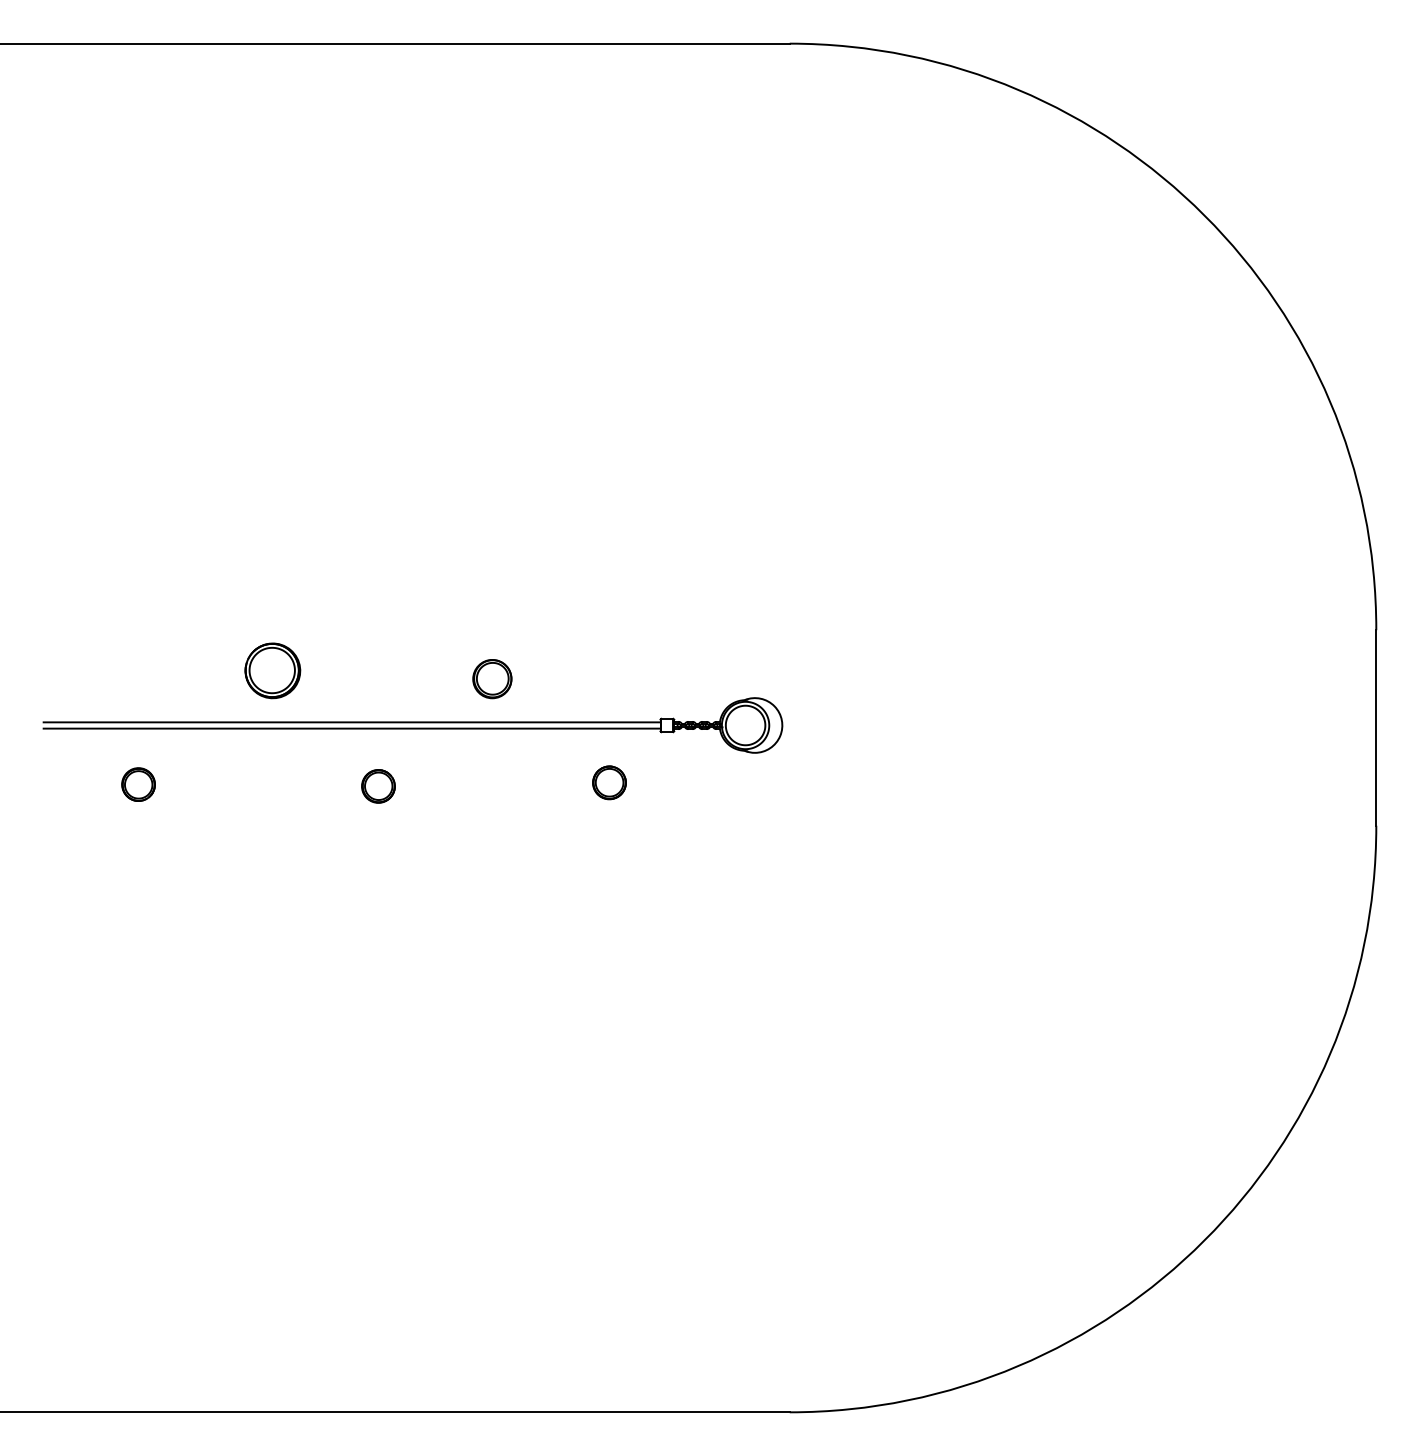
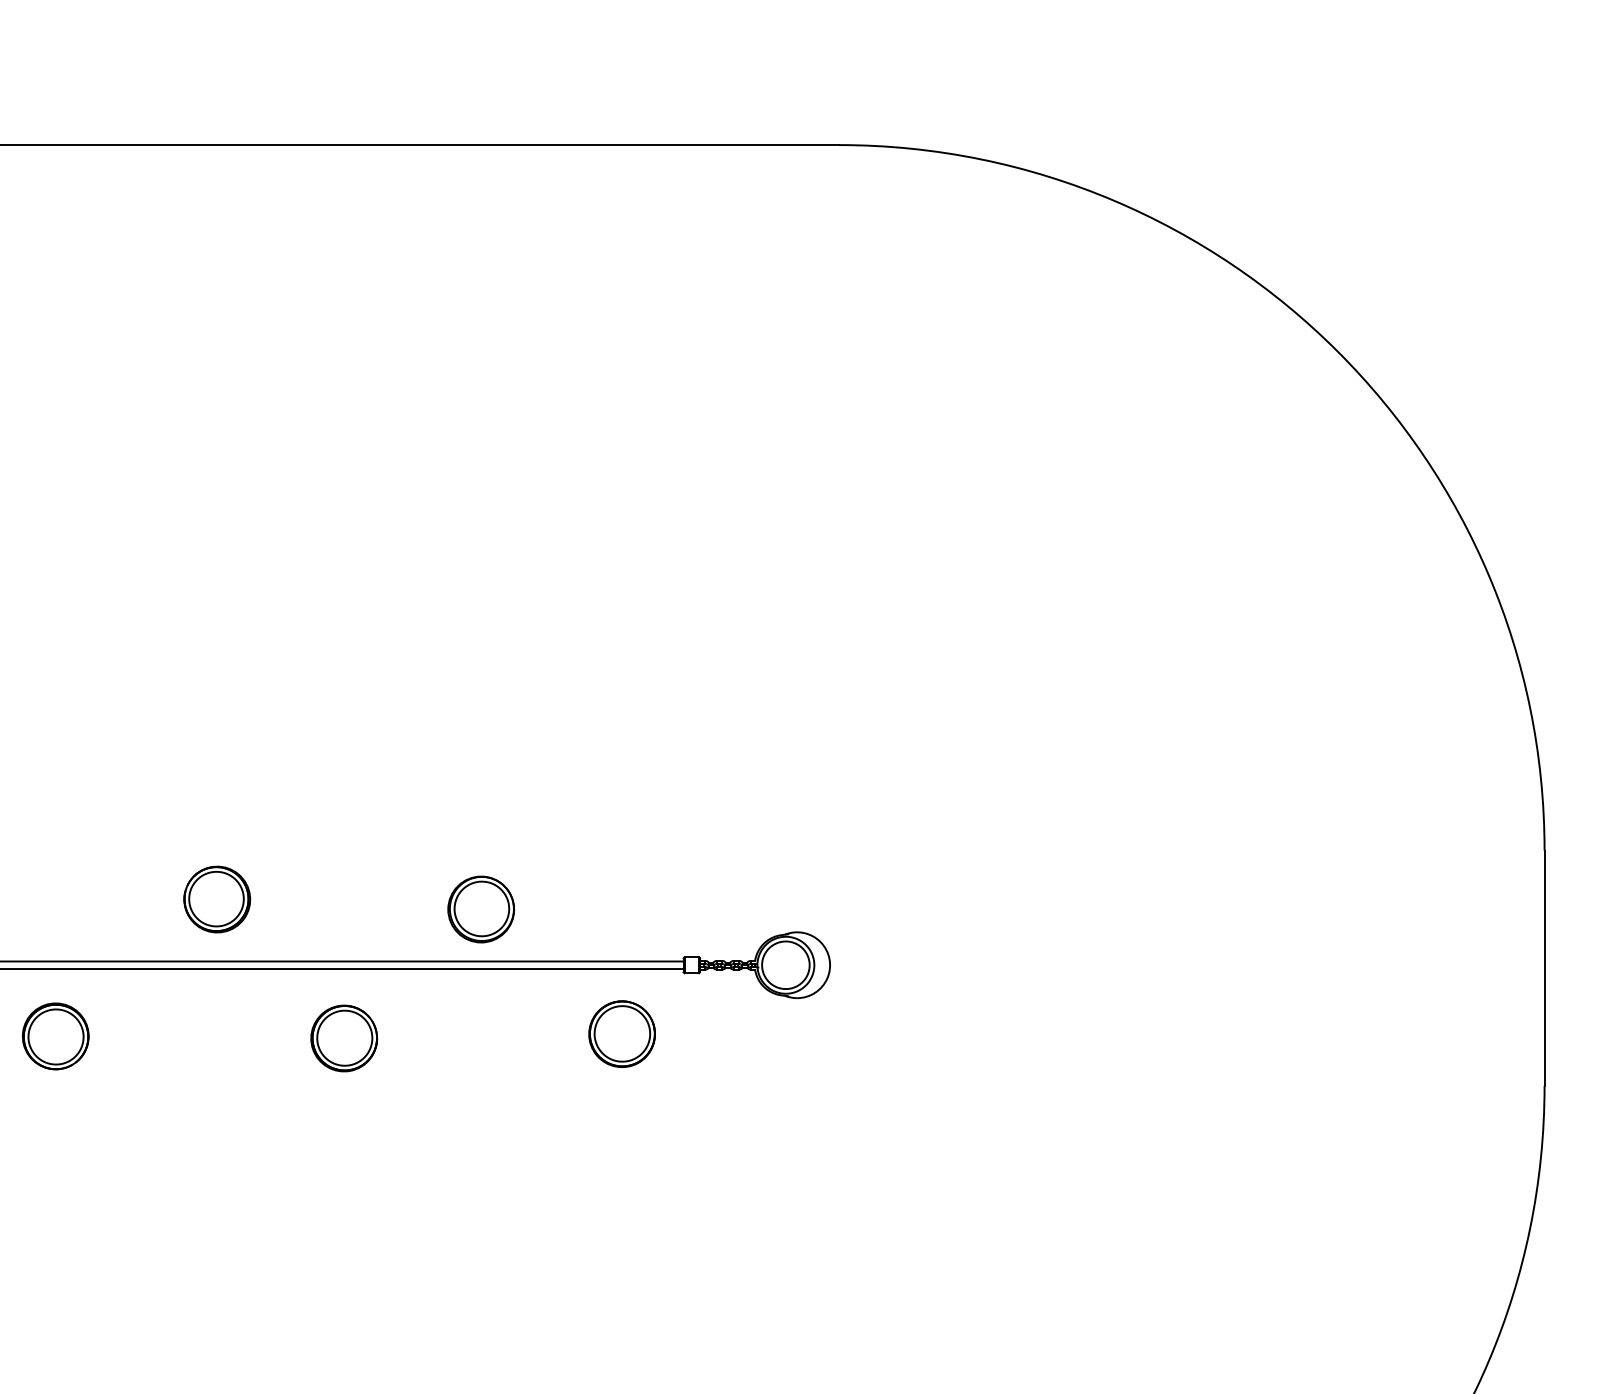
part: (492, 678) -> (481, 908), size x1.43
part: (609, 782) -> (622, 1033), size x1.67
part: (138, 784) -> (55, 1036), size x1.67
part: (378, 786) -> (344, 1038), size x1.67

